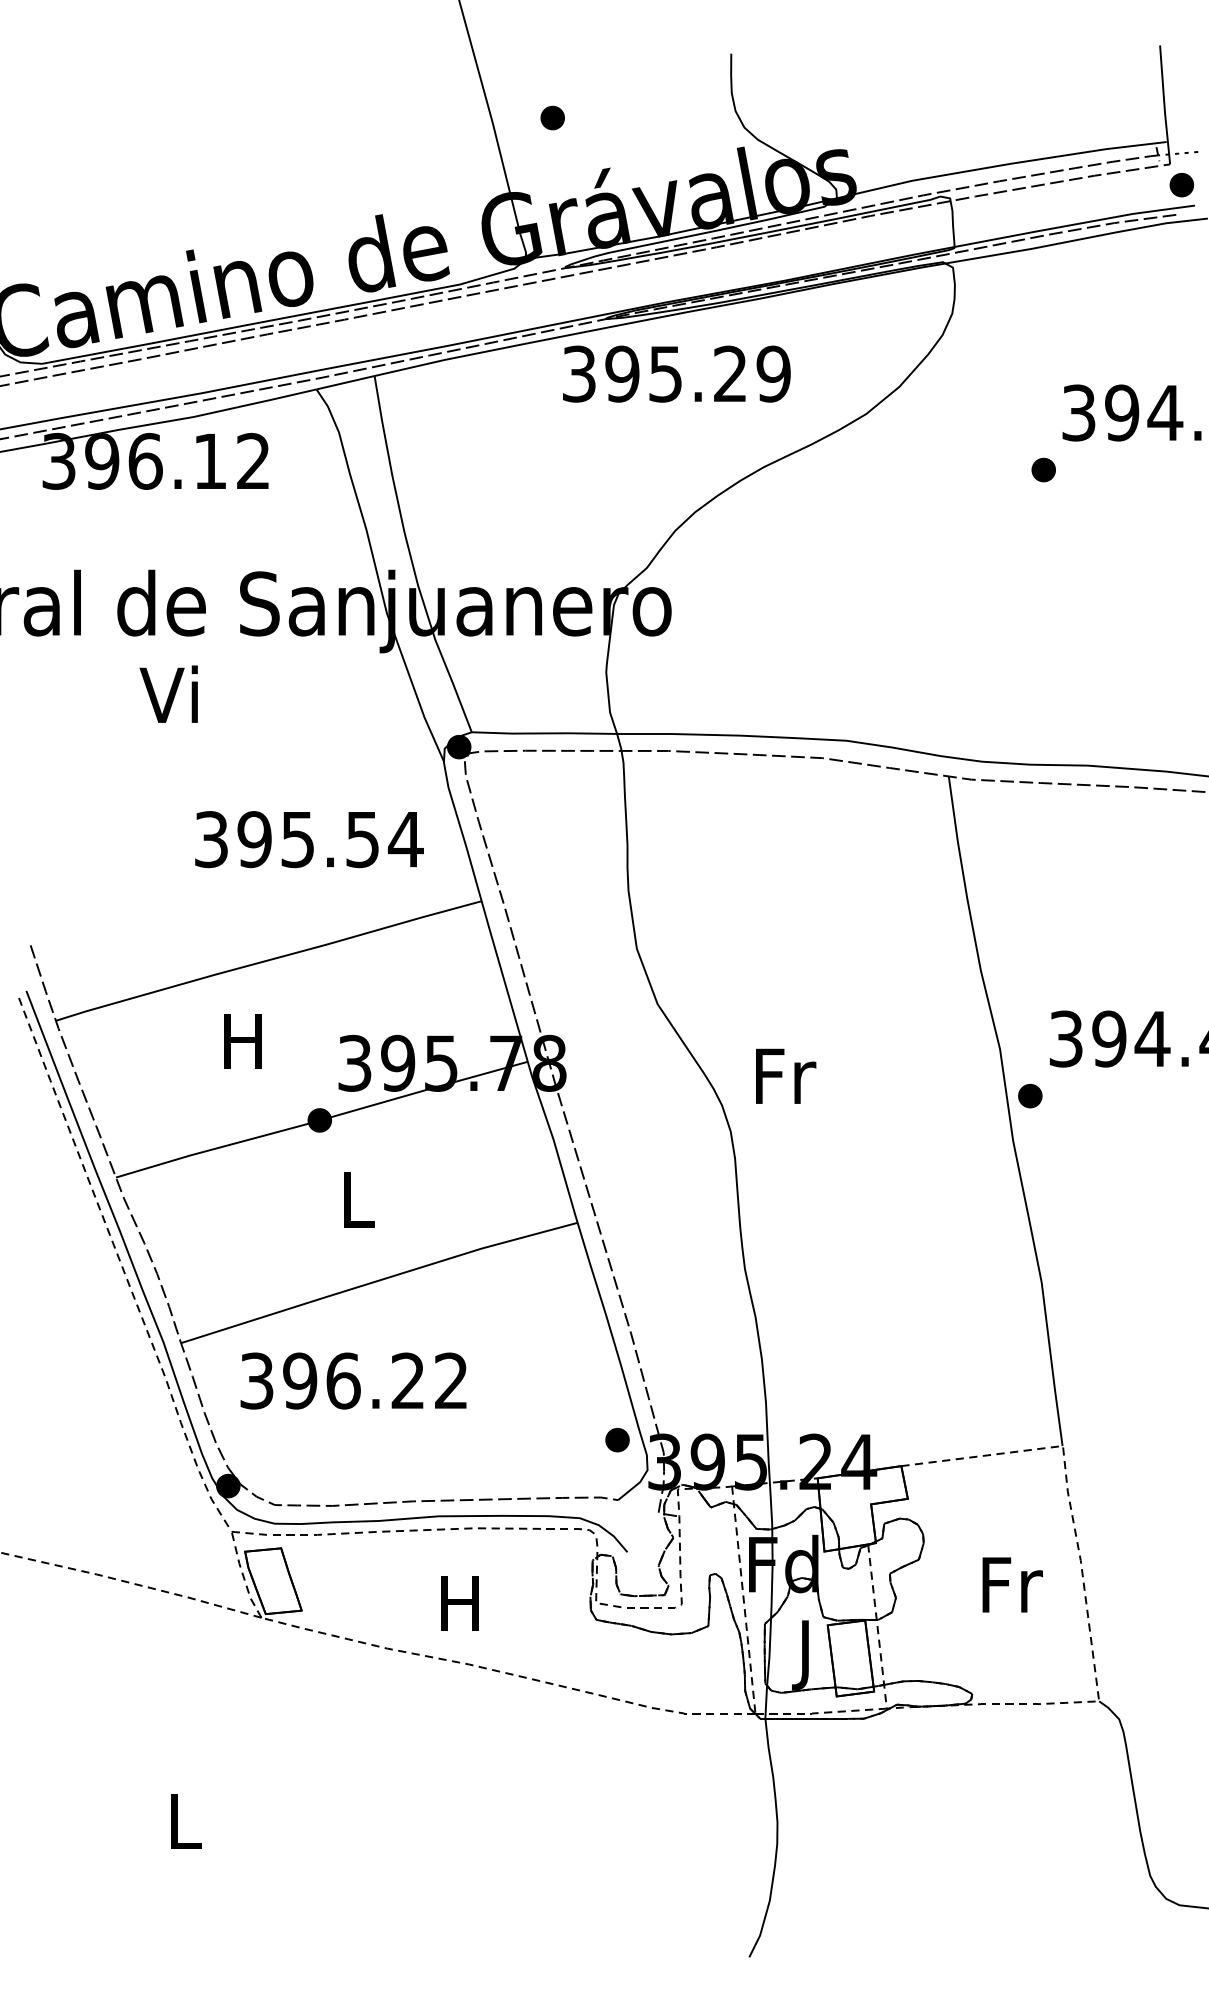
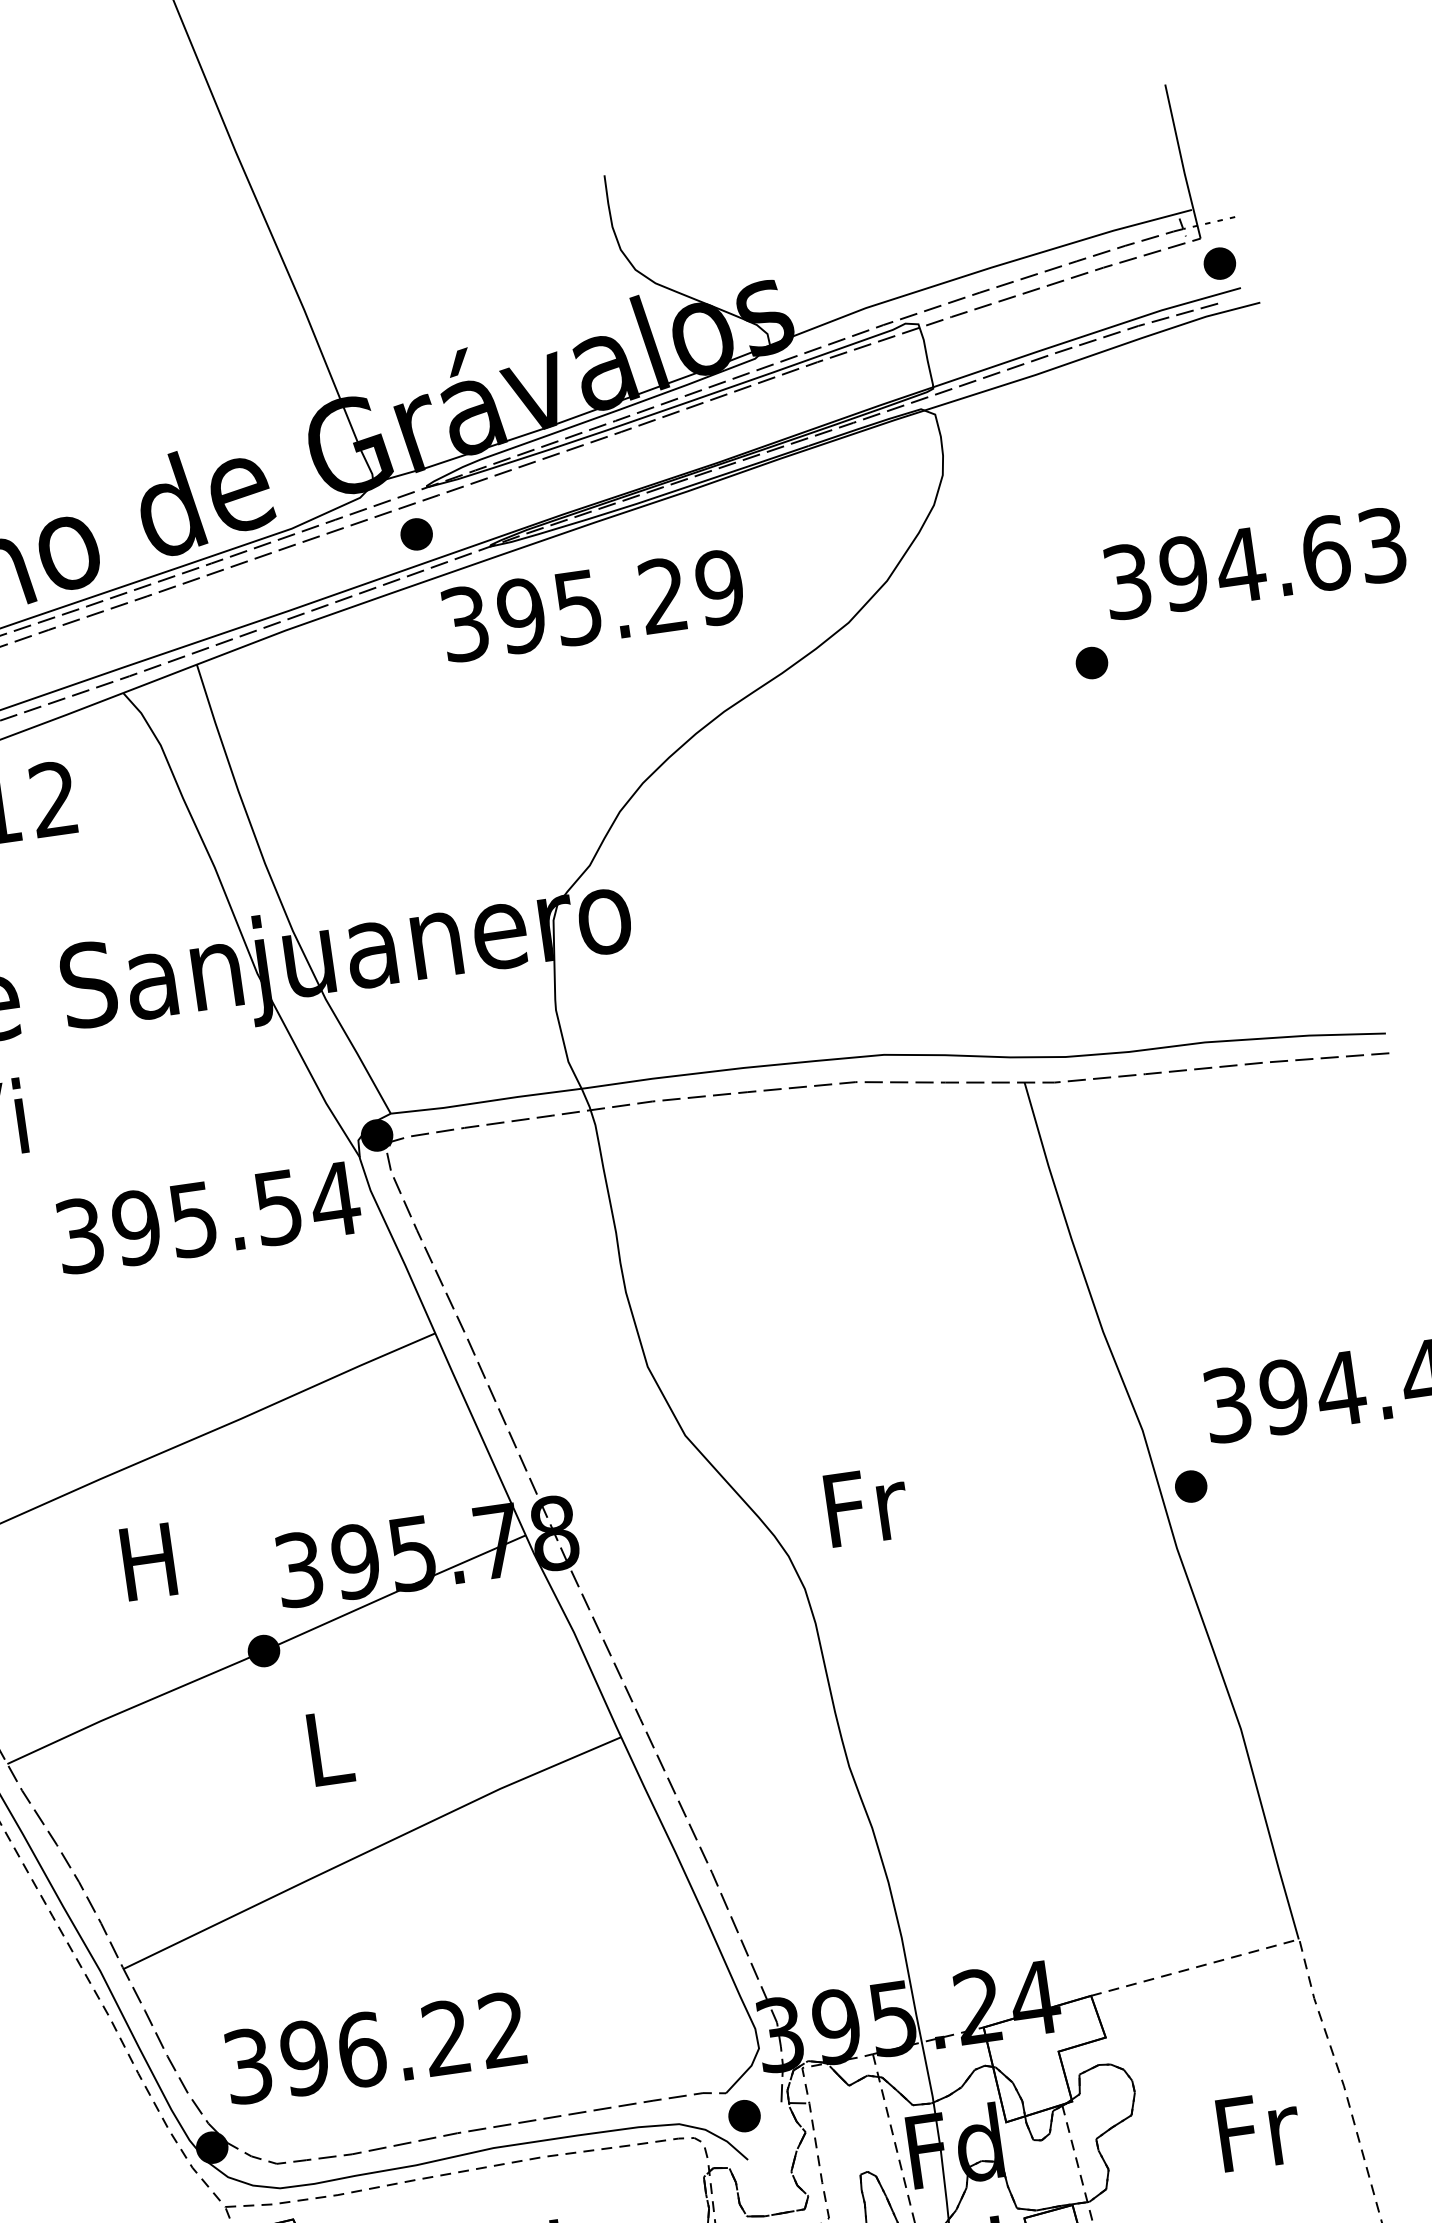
part: (552, 117) -> (416, 533), moved
text: (309, 839) -> (208, 1217), moved
text: (353, 1380) -> (374, 2047), moved
part: (617, 1440) -> (744, 2116), moved

